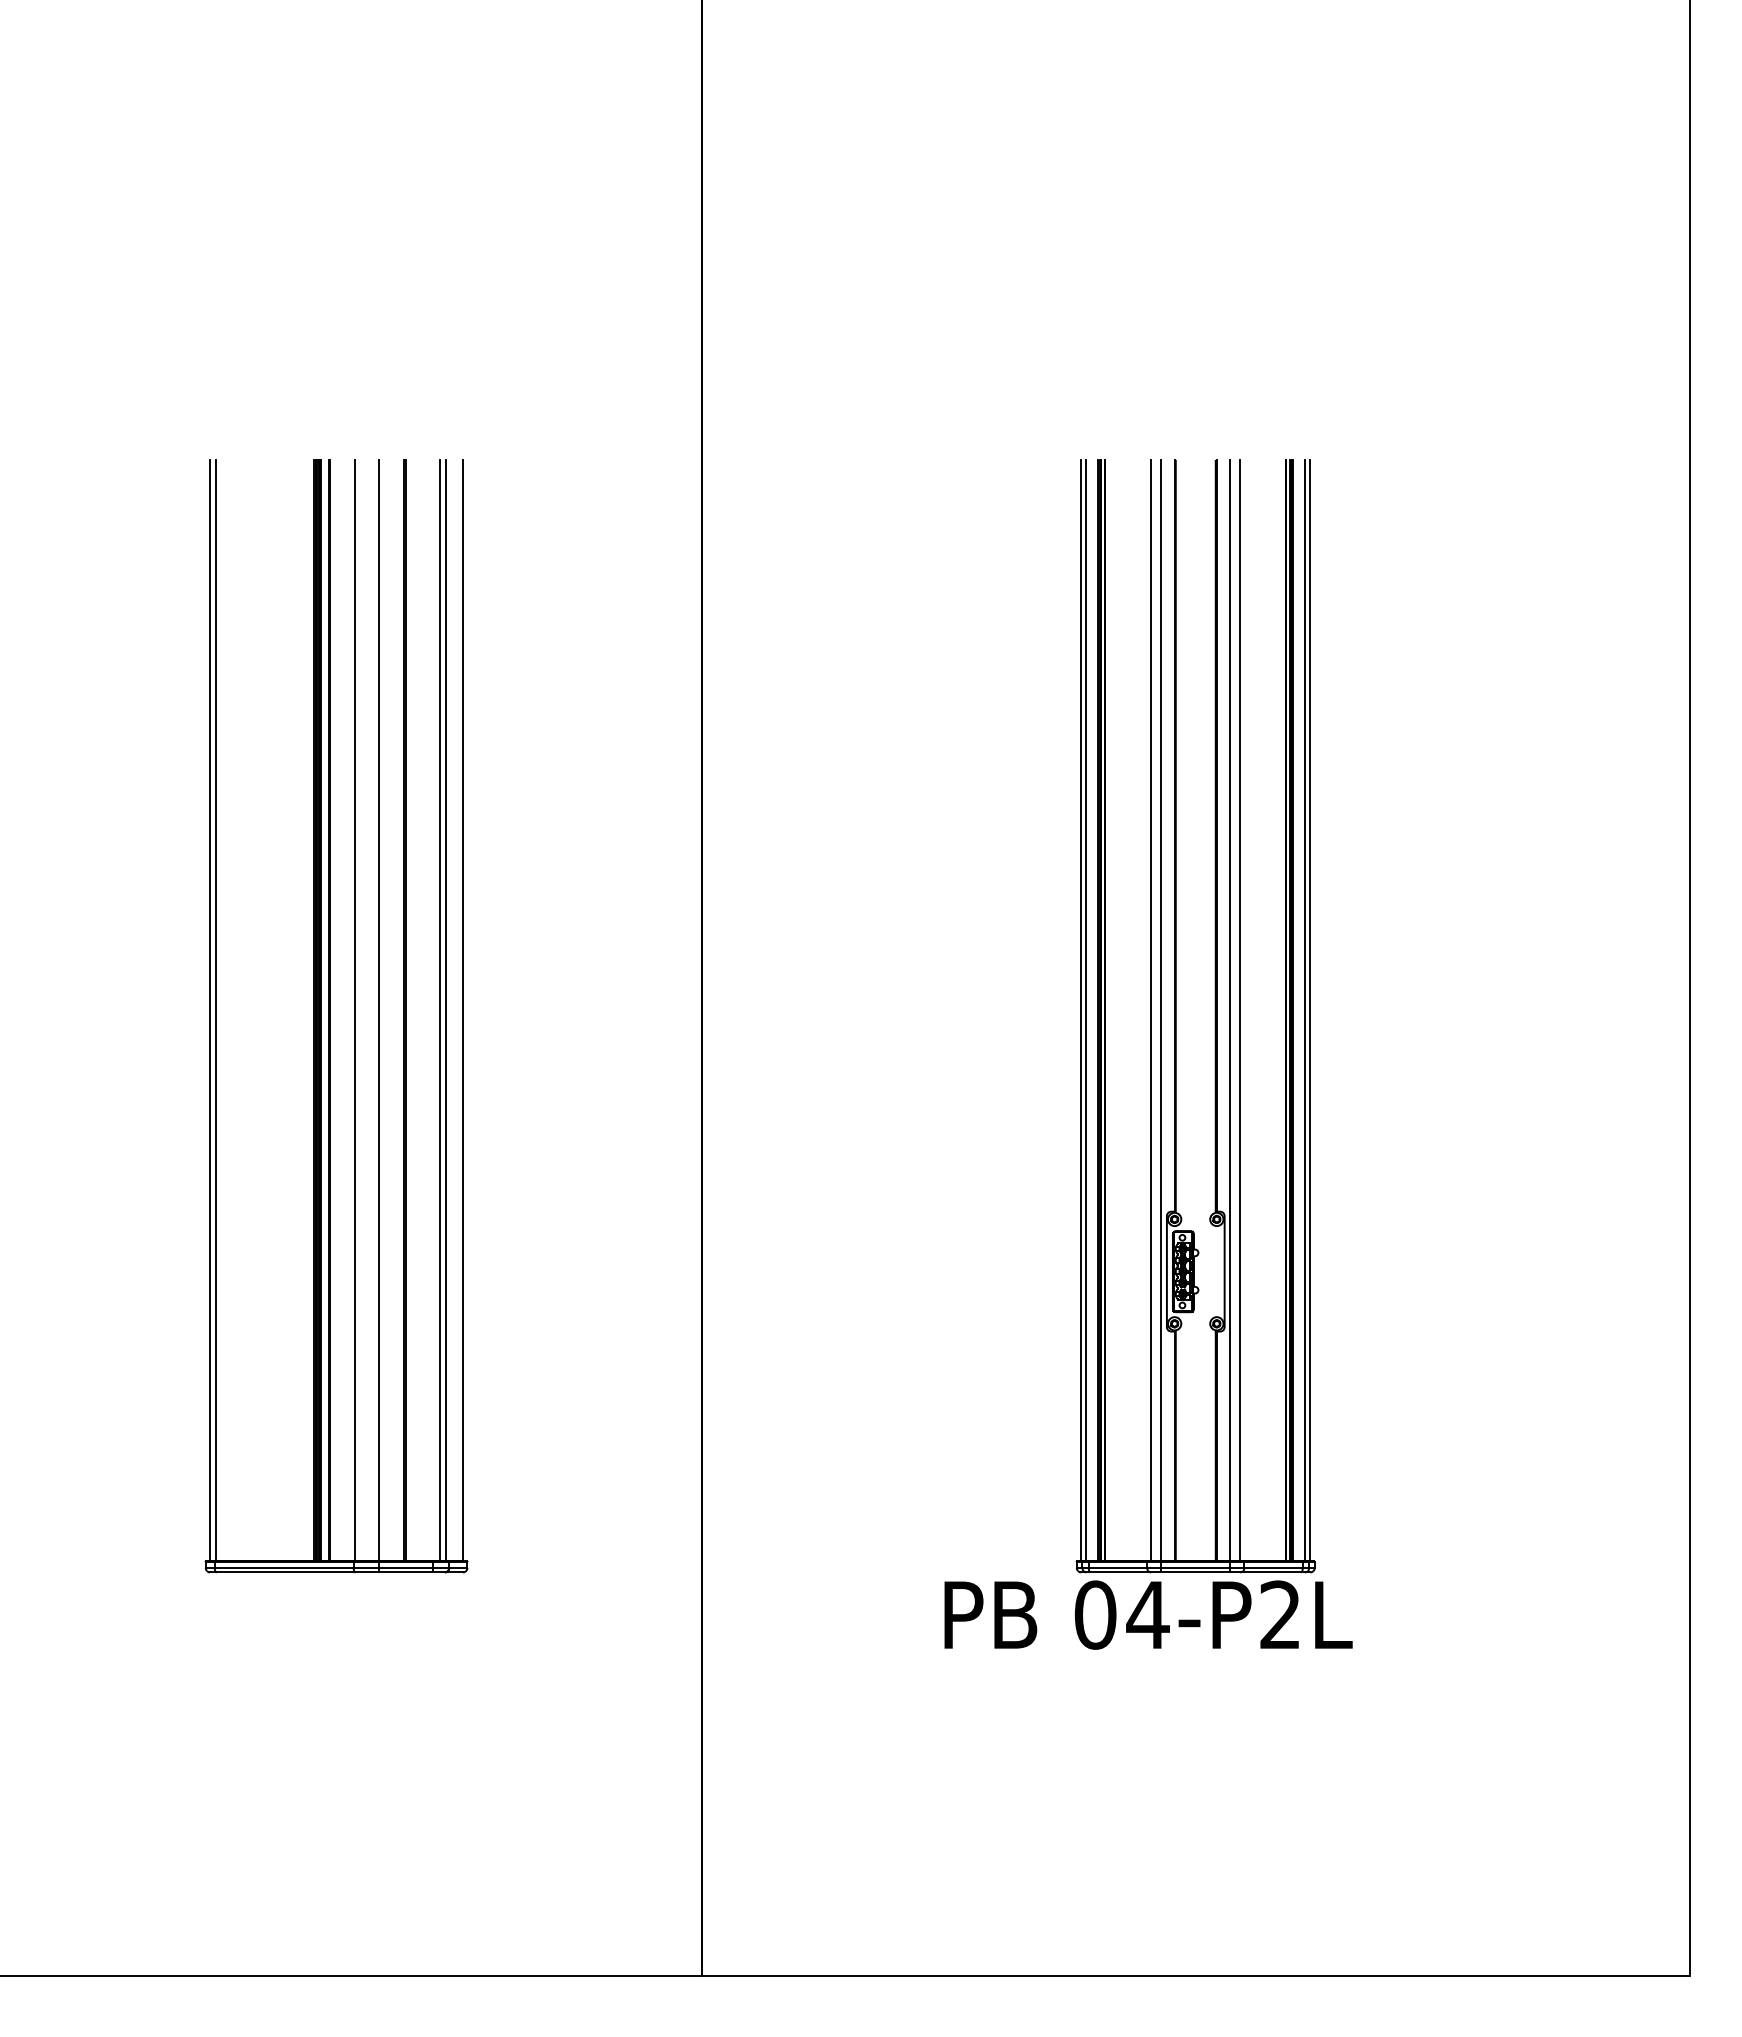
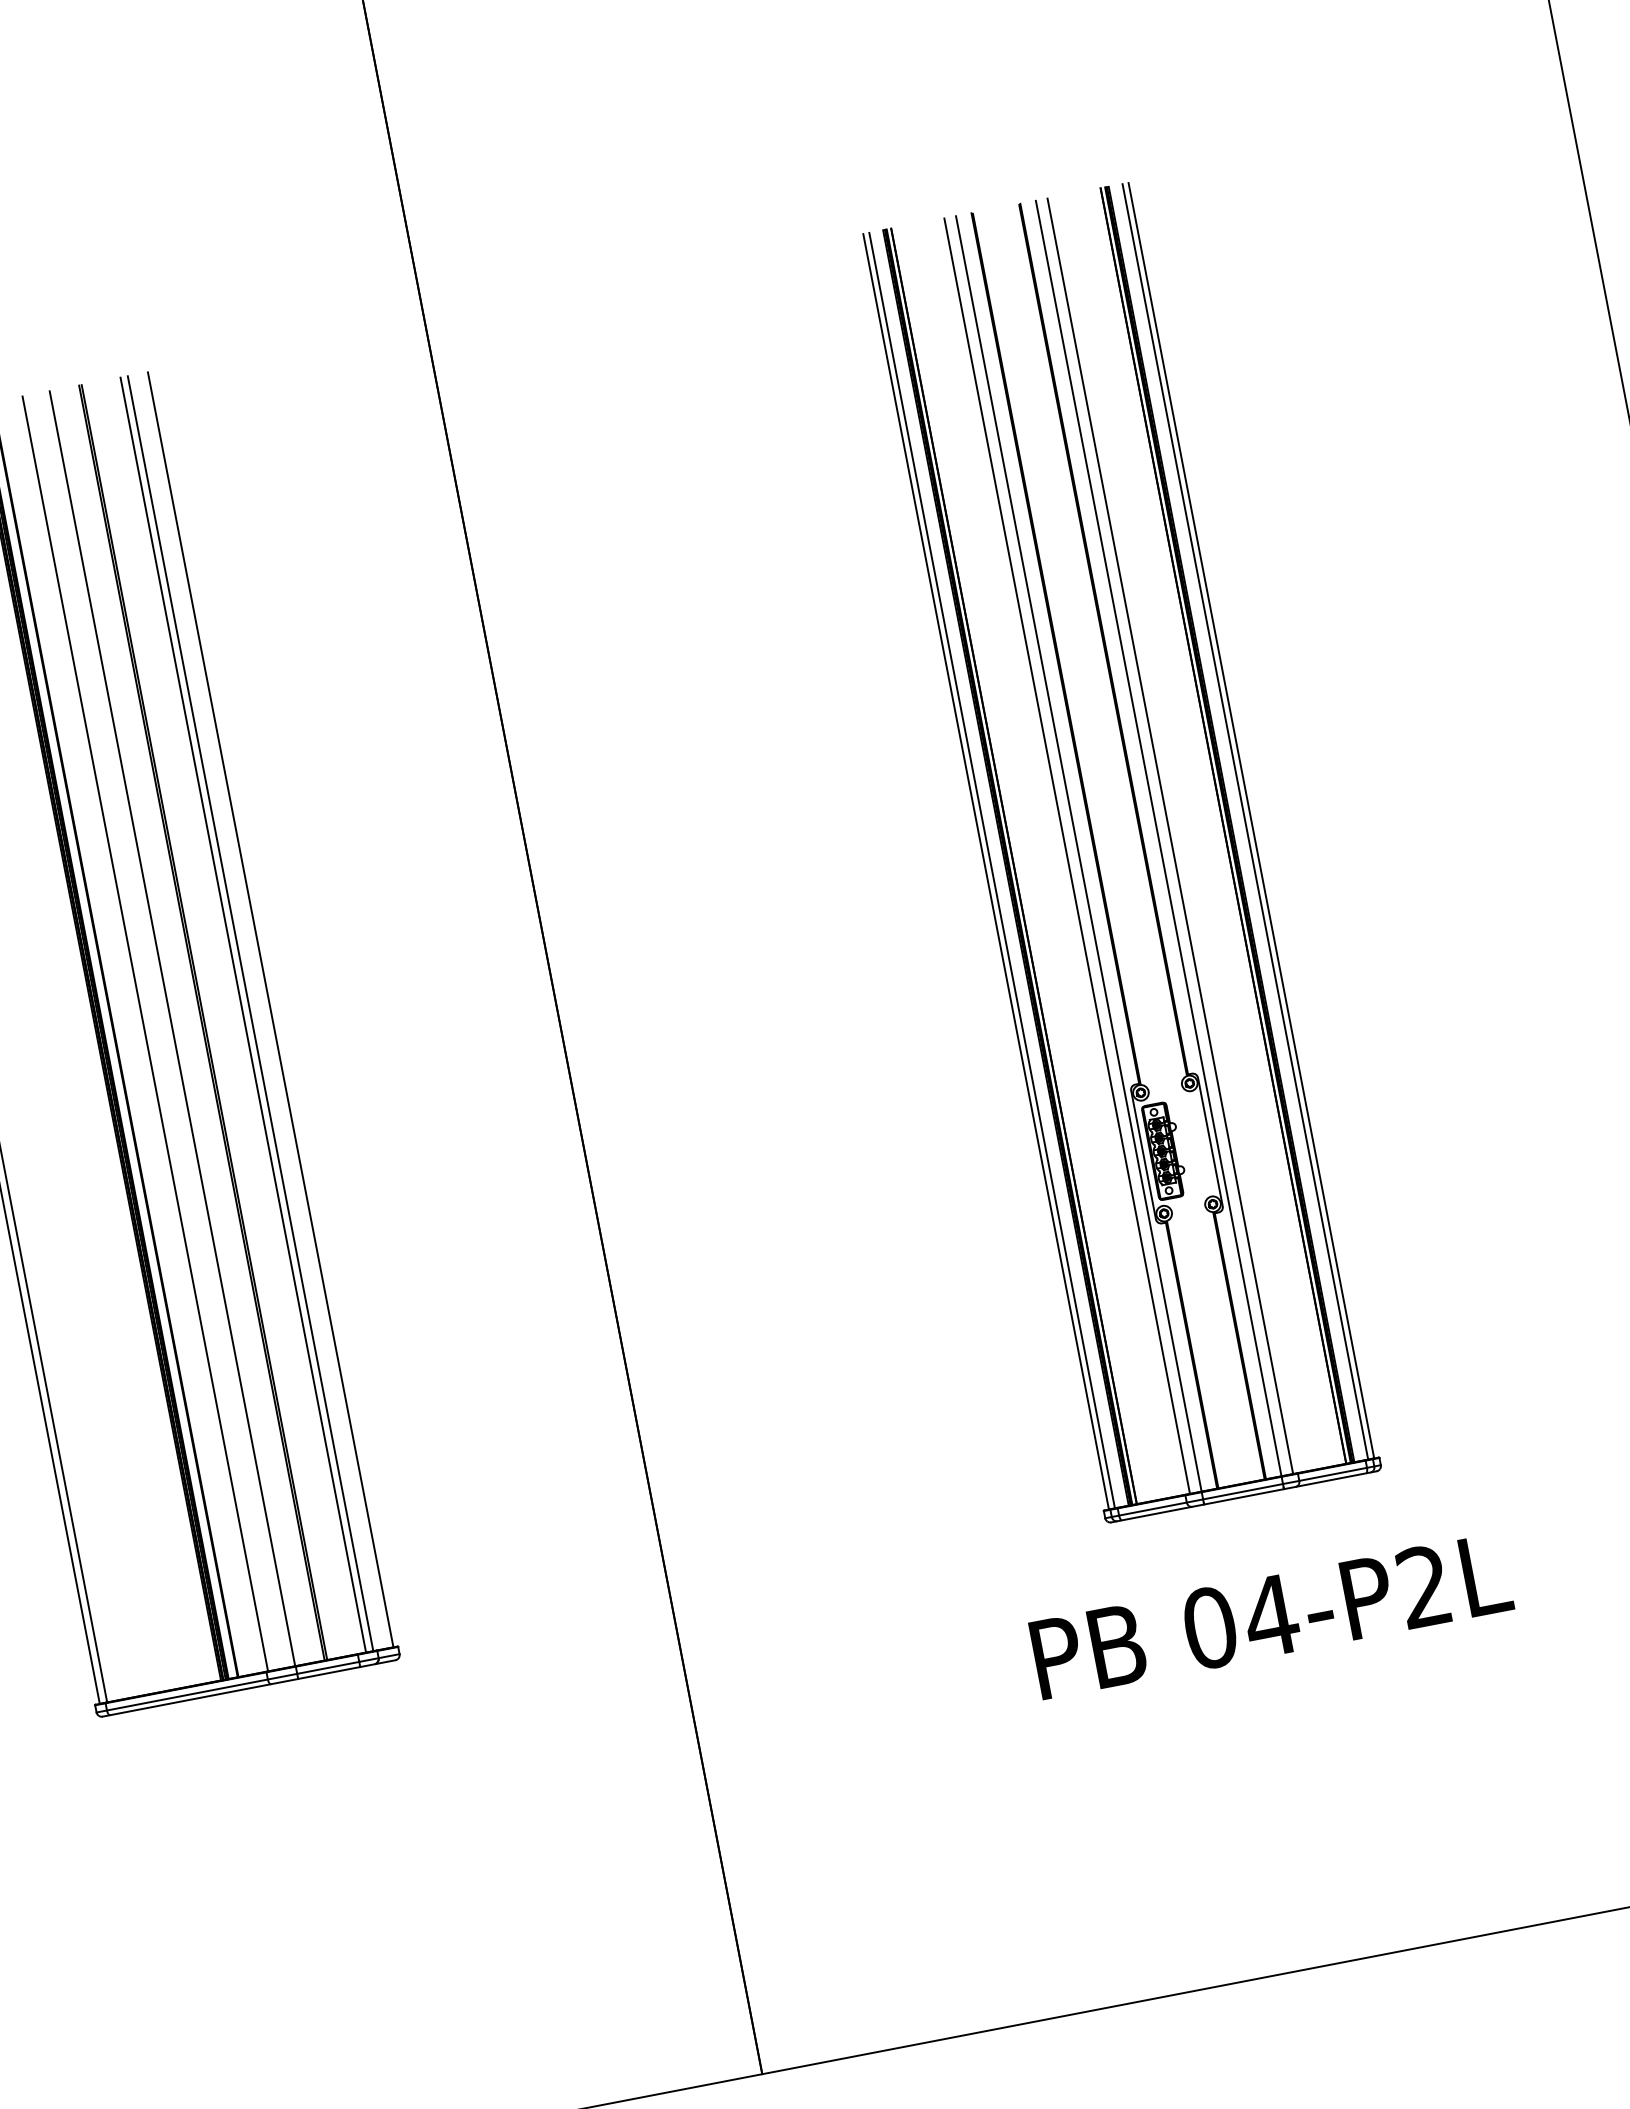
text: (1148, 1614) -> (1271, 1615), moved

